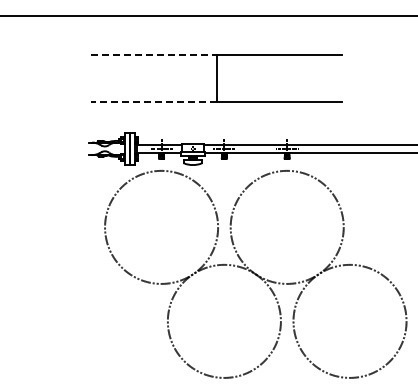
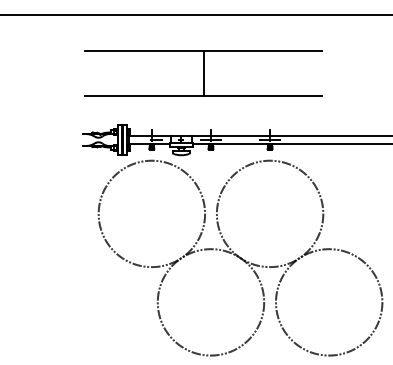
line: (153, 54) -> (144, 51), dashed -> solid
line: (153, 101) -> (144, 95), dashed -> solid

